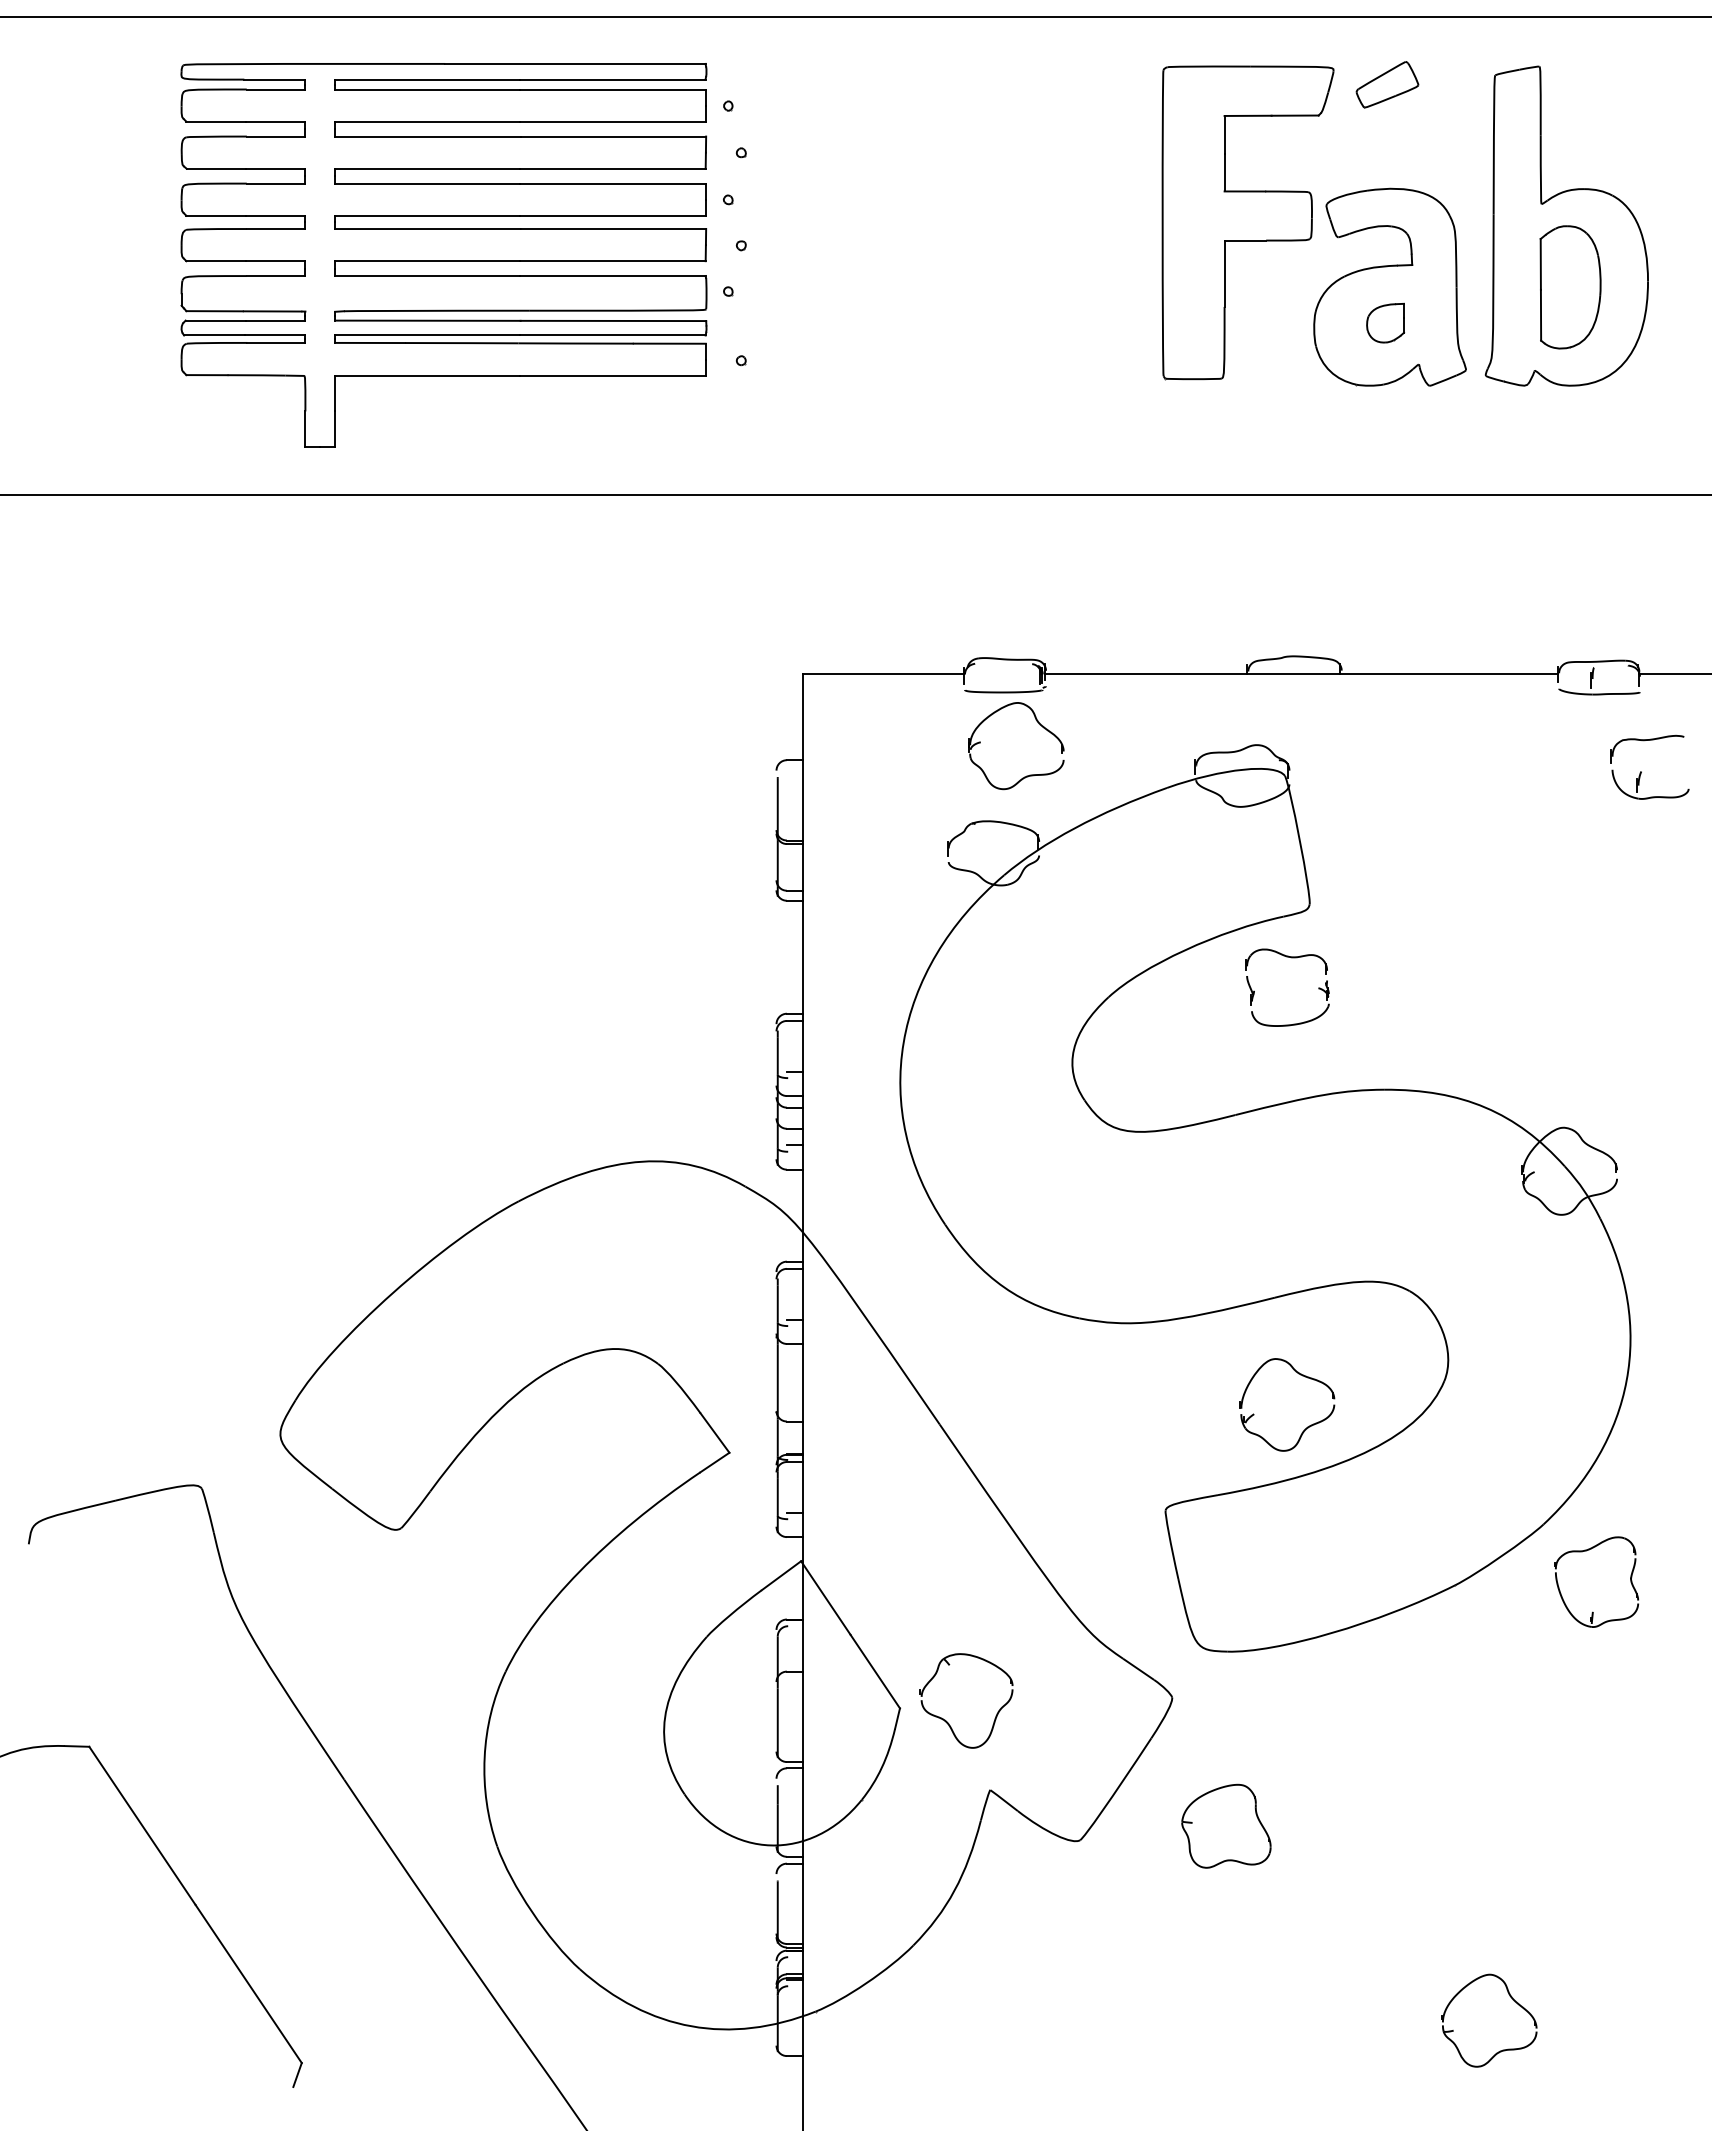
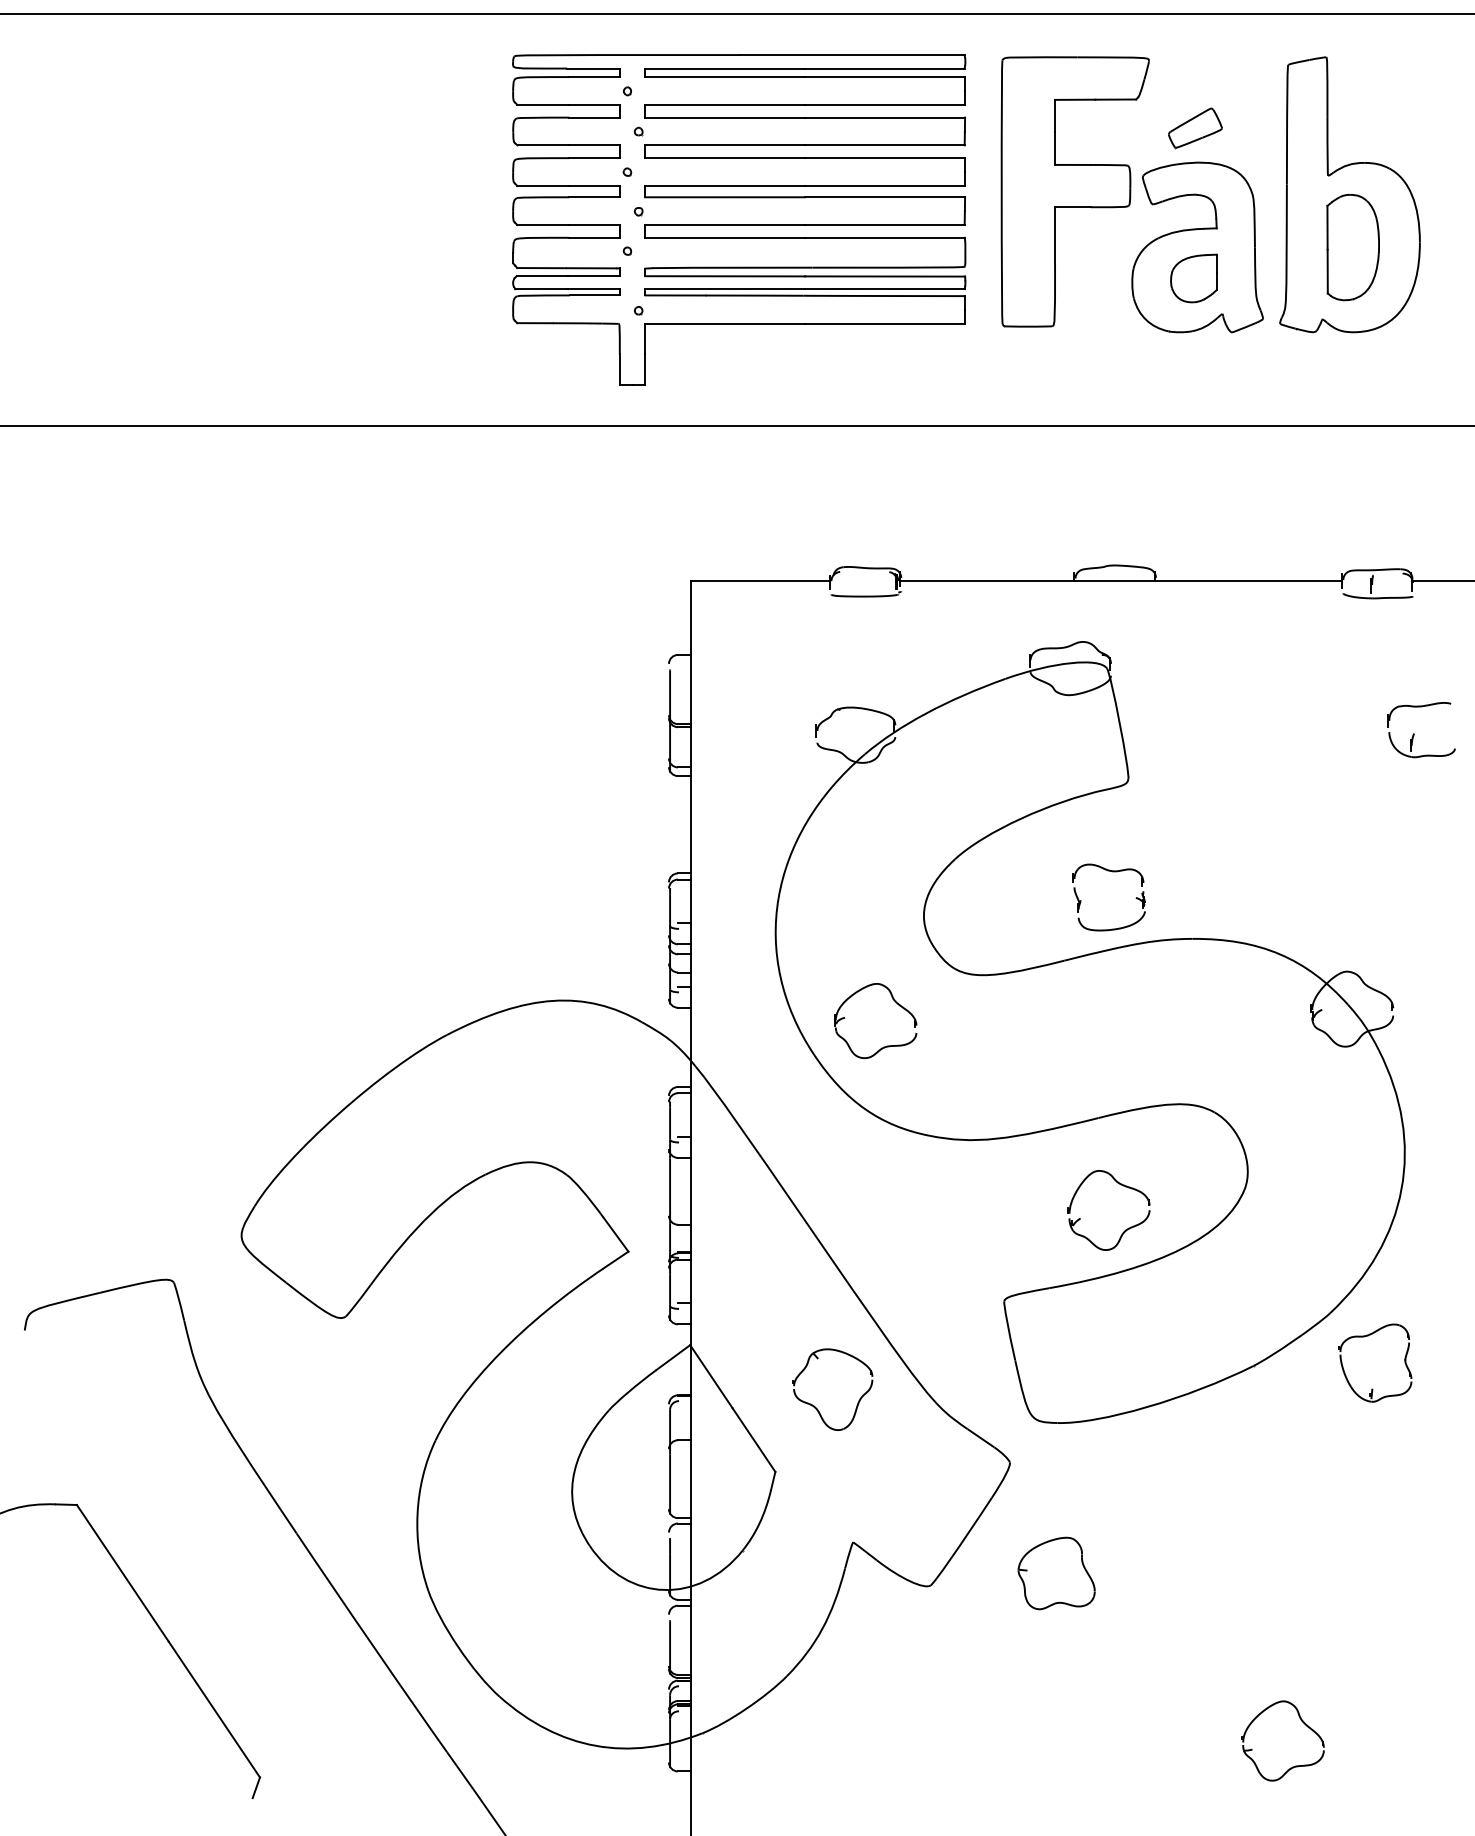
part: (1387, 84) -> (1195, 127), moved
part: (443, 255) -> (738, 220), moved
part: (1385, 322) -> (1193, 277), size x1.43
part: (1641, 771) -> (1414, 733), moved
part: (1026, 775) -> (884, 1046), moved
part: (1291, 958) -> (1112, 872), moved
part: (946, 1720) -> (815, 1406), moved

